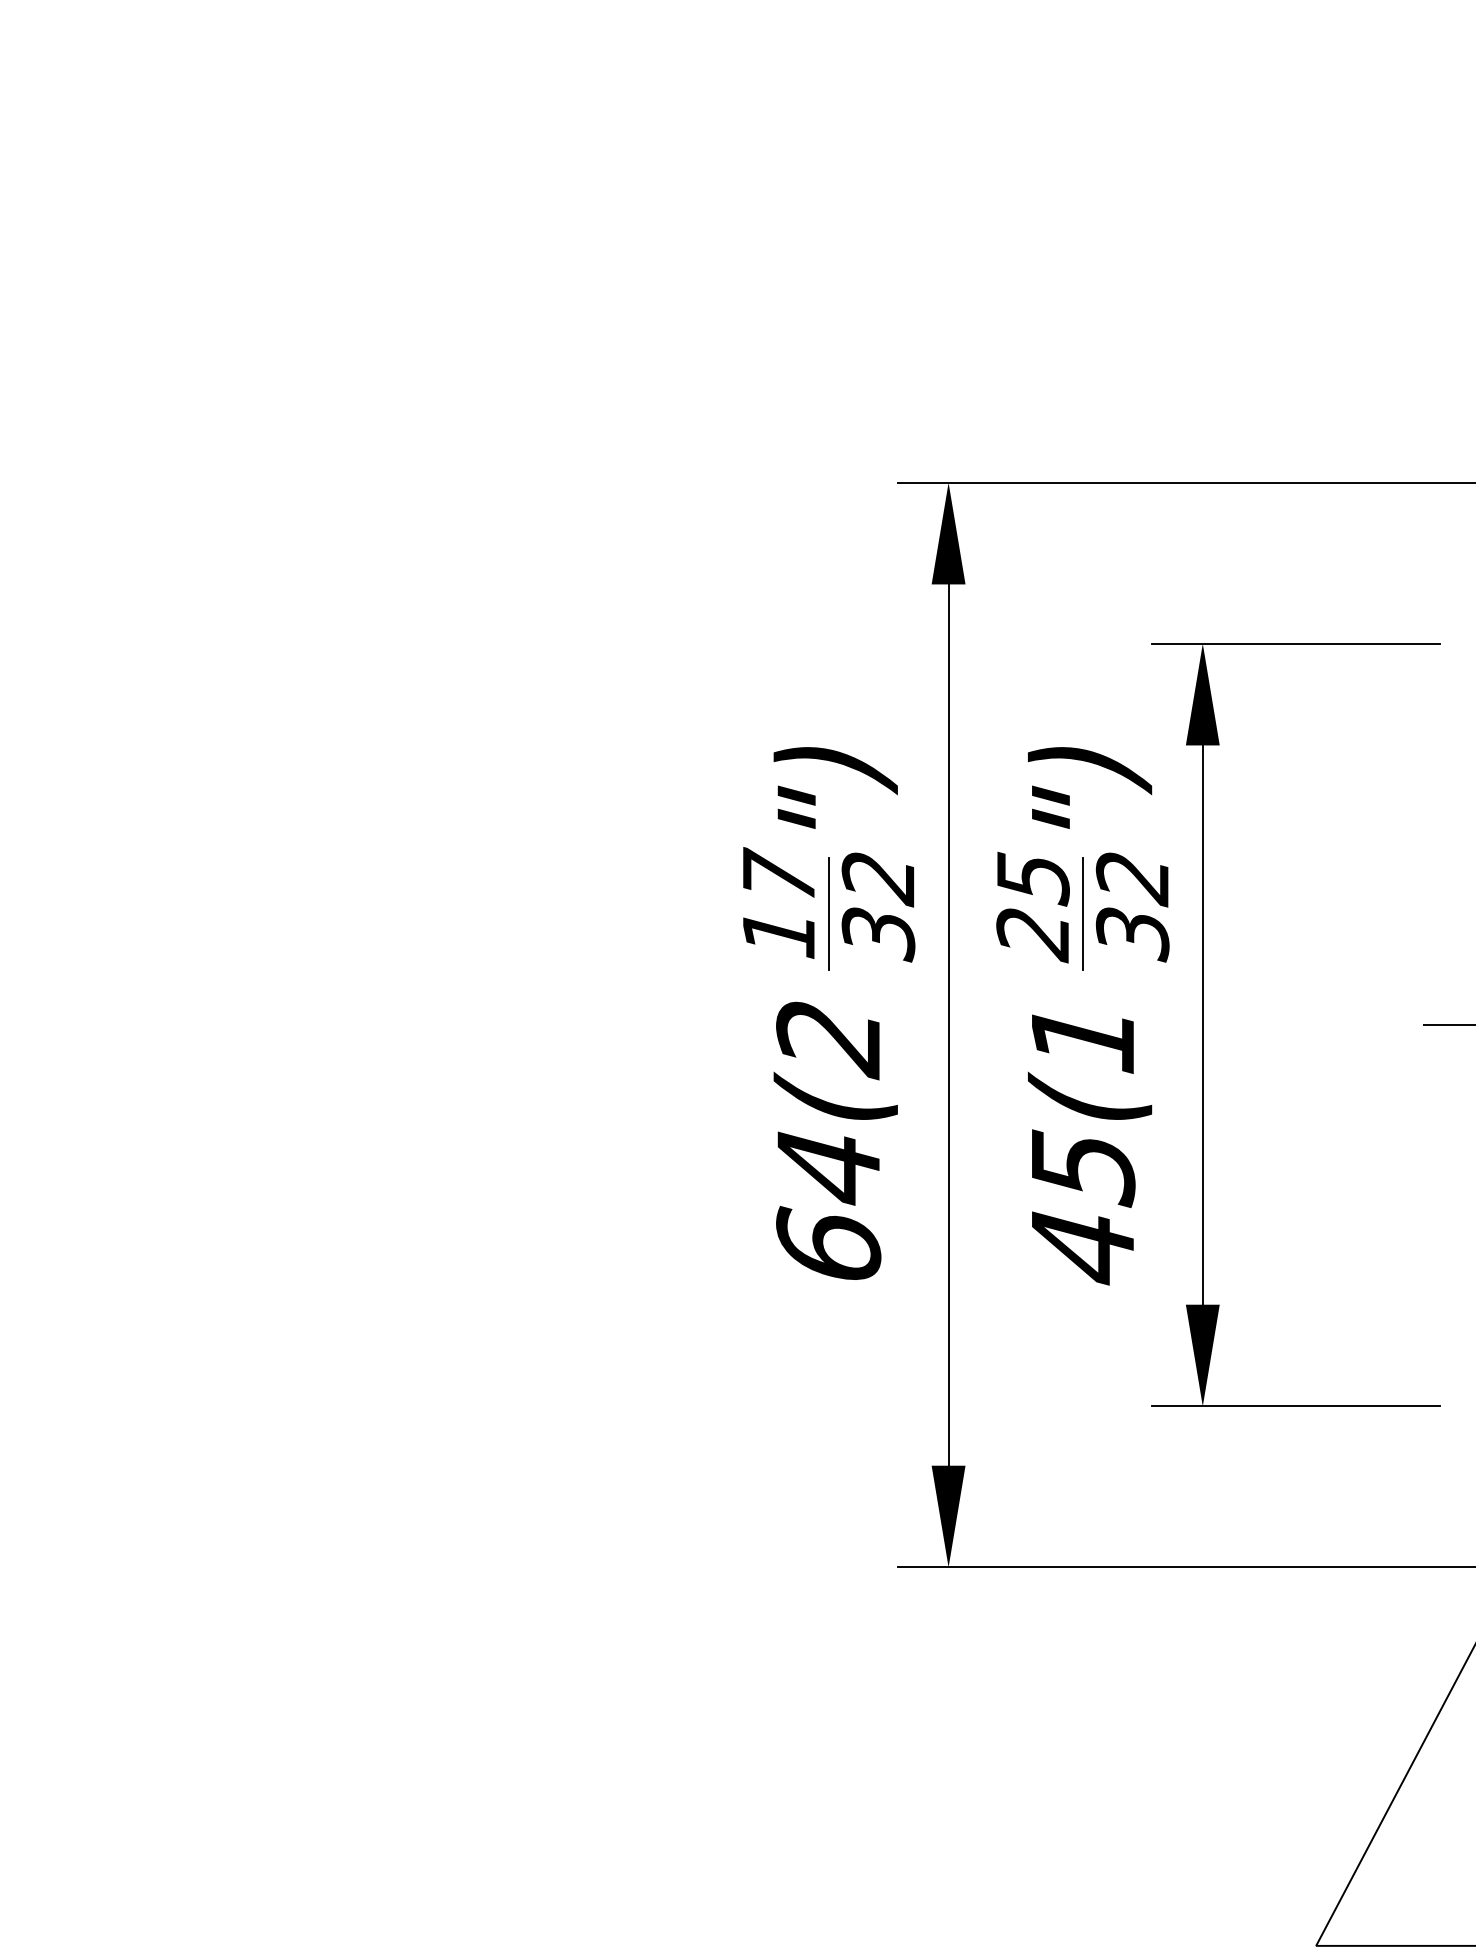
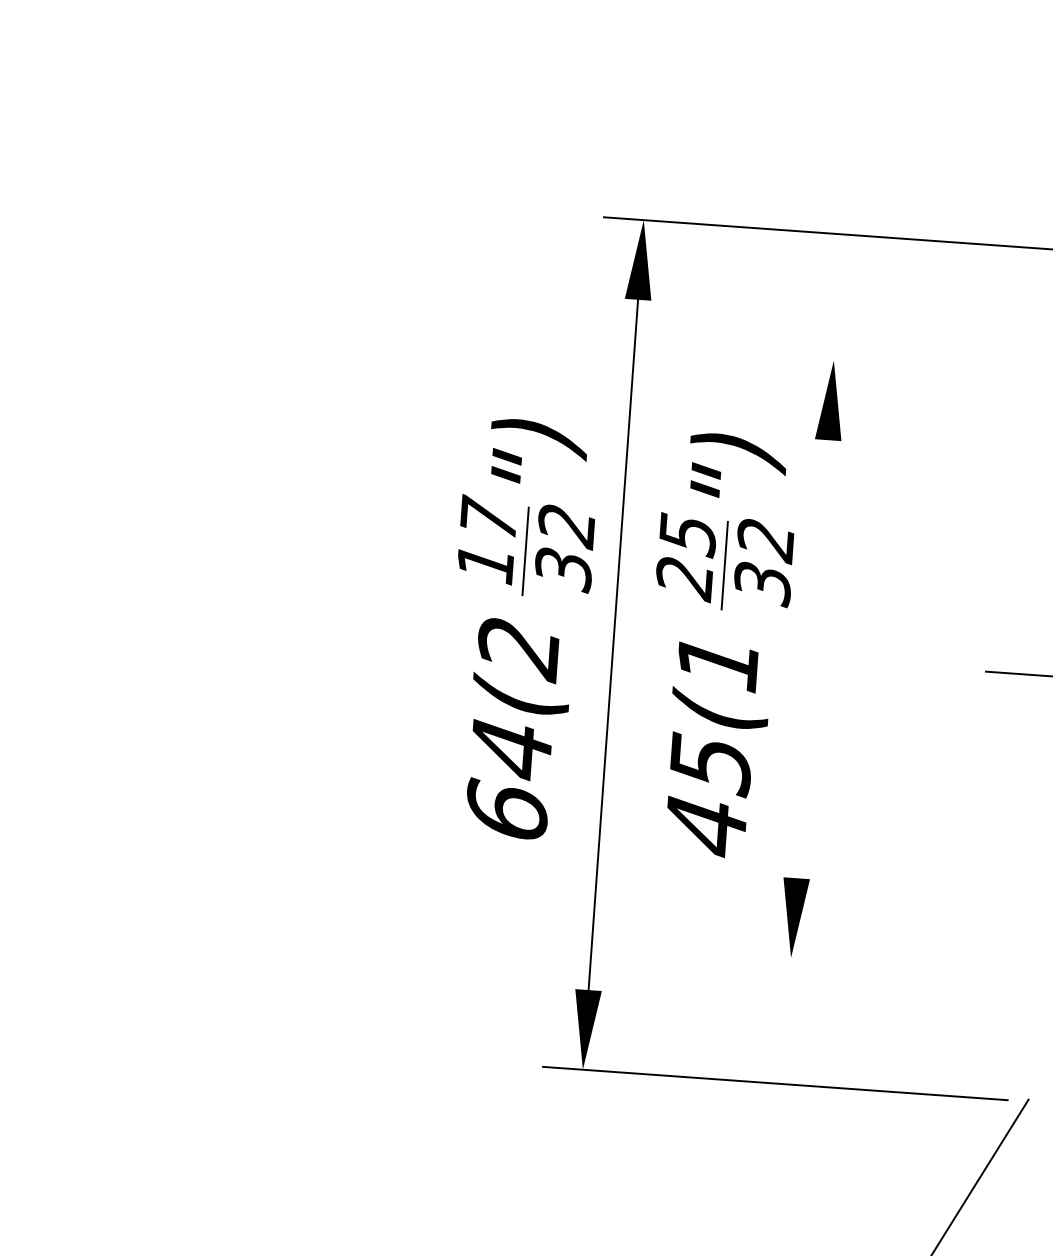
line: (1295, 643) -> (906, 365), removed
line: (1202, 1024) -> (812, 658), removed
line: (1295, 1406) -> (863, 963), removed

